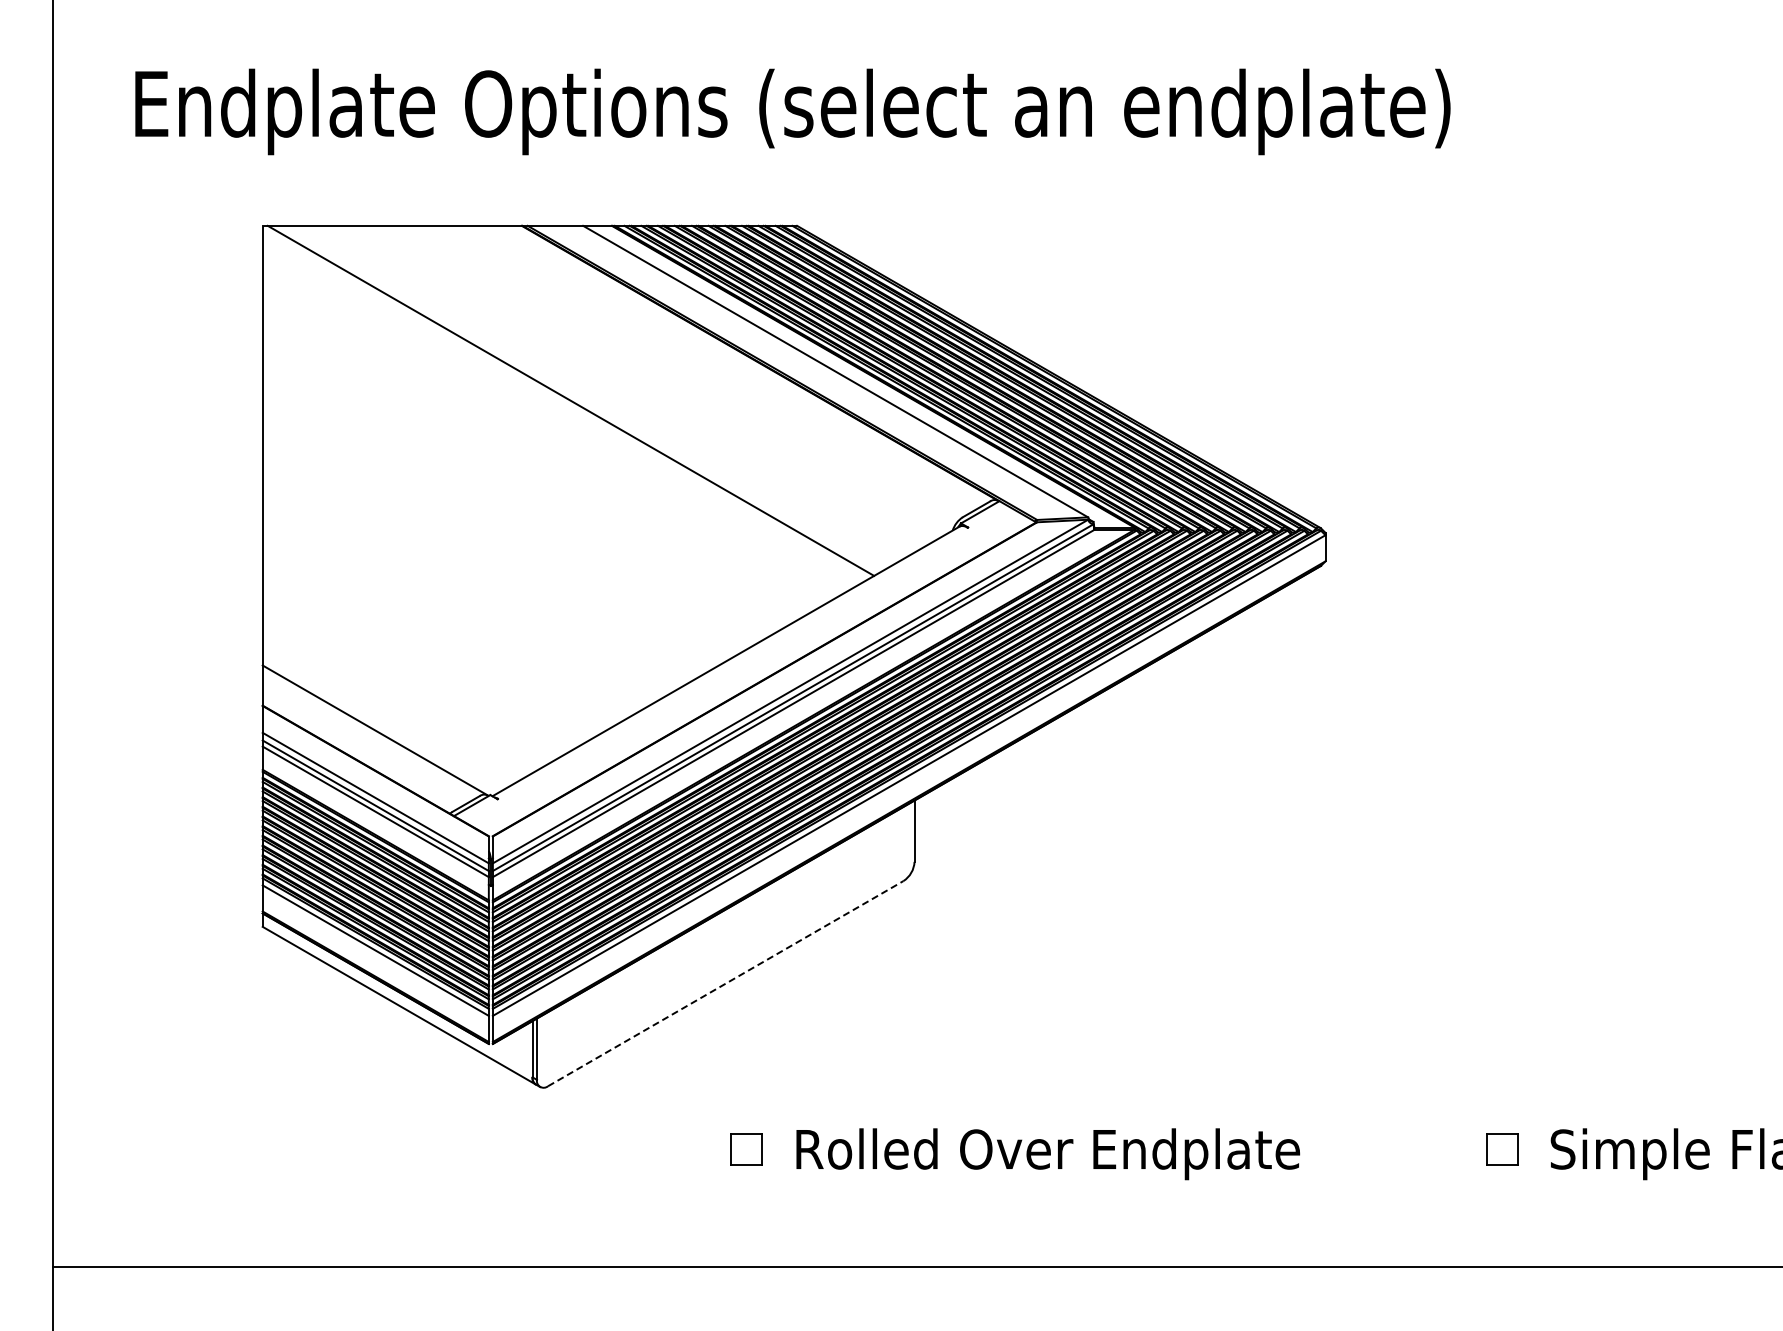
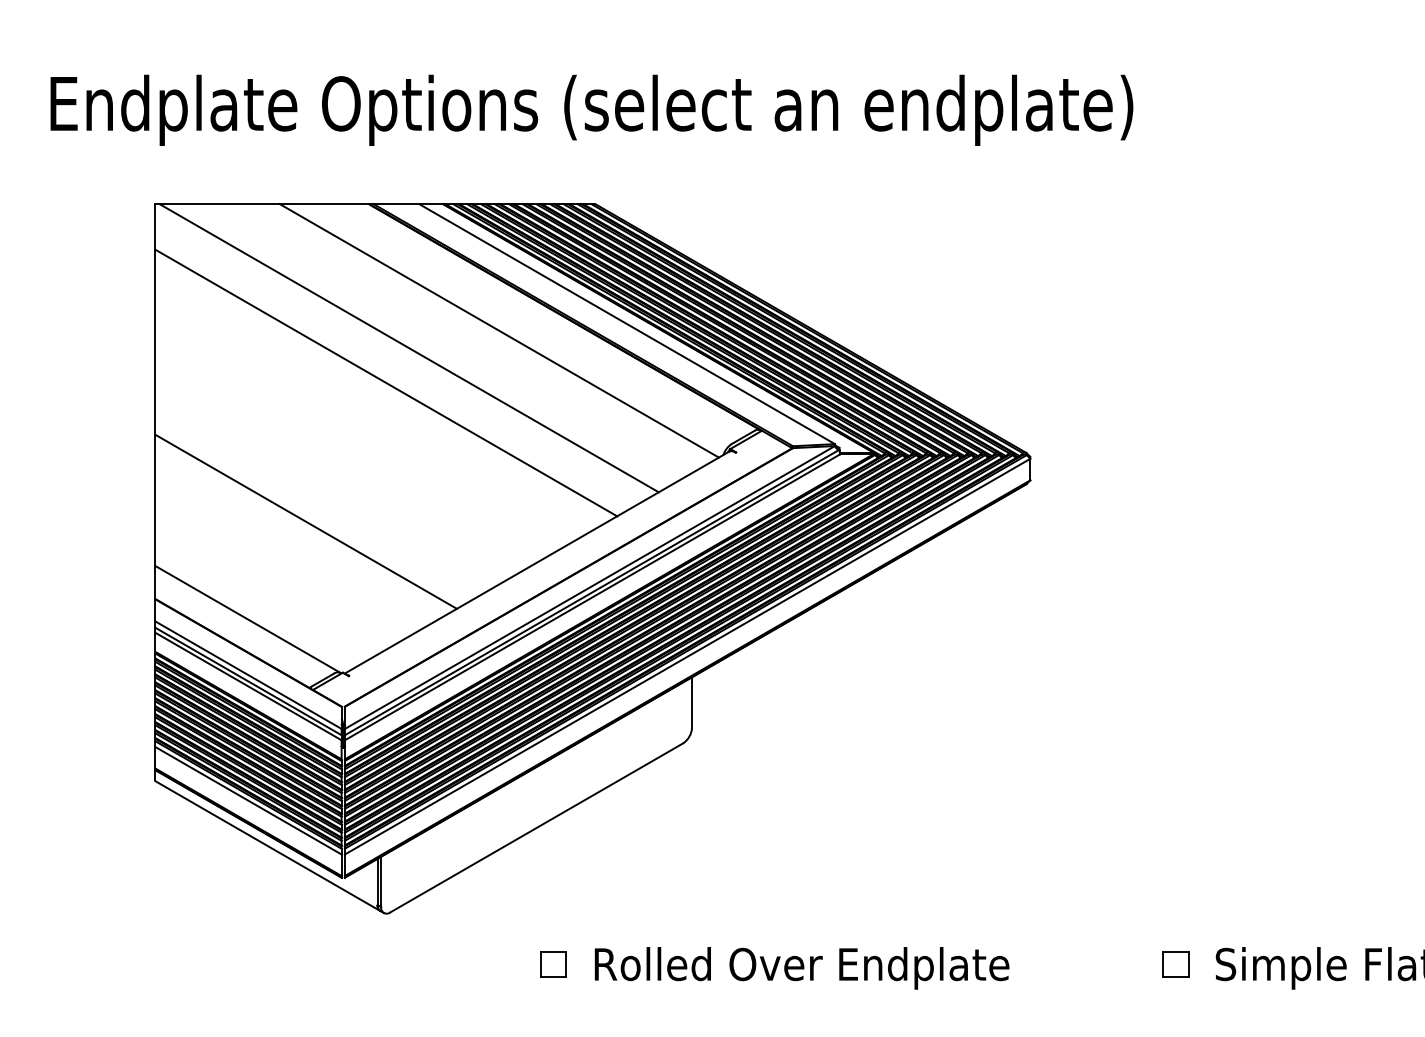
line: (680, 379) -> (499, 330), added
line: (542, 443) -> (385, 383), added
line: (445, 611) -> (305, 521), added
line: (726, 983) -> (537, 827), dashed -> solid

